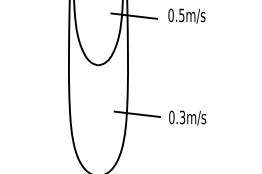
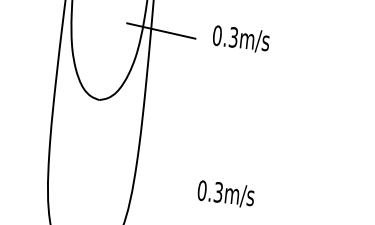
text: (181, 14) -> (233, 36), 0.5m/s -> 0.3m/s
line: (137, 114) -> (150, 180), removed

